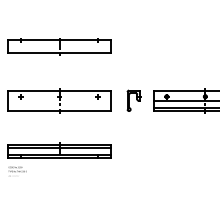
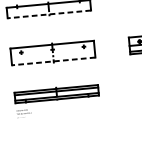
line: (59, 53) -> (49, 14), solid -> dashed
part: (133, 100) -> (112, 47), removed
line: (59, 111) -> (53, 61), solid -> dashed

